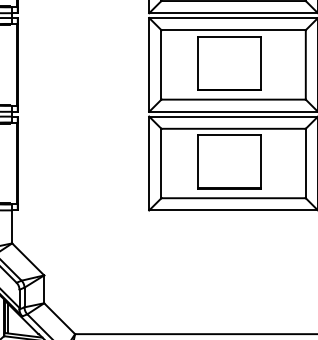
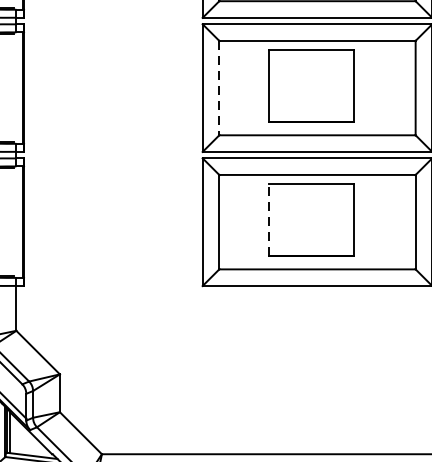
line: (161, 64) -> (219, 87), solid -> dashed
line: (197, 161) -> (268, 219), solid -> dashed

